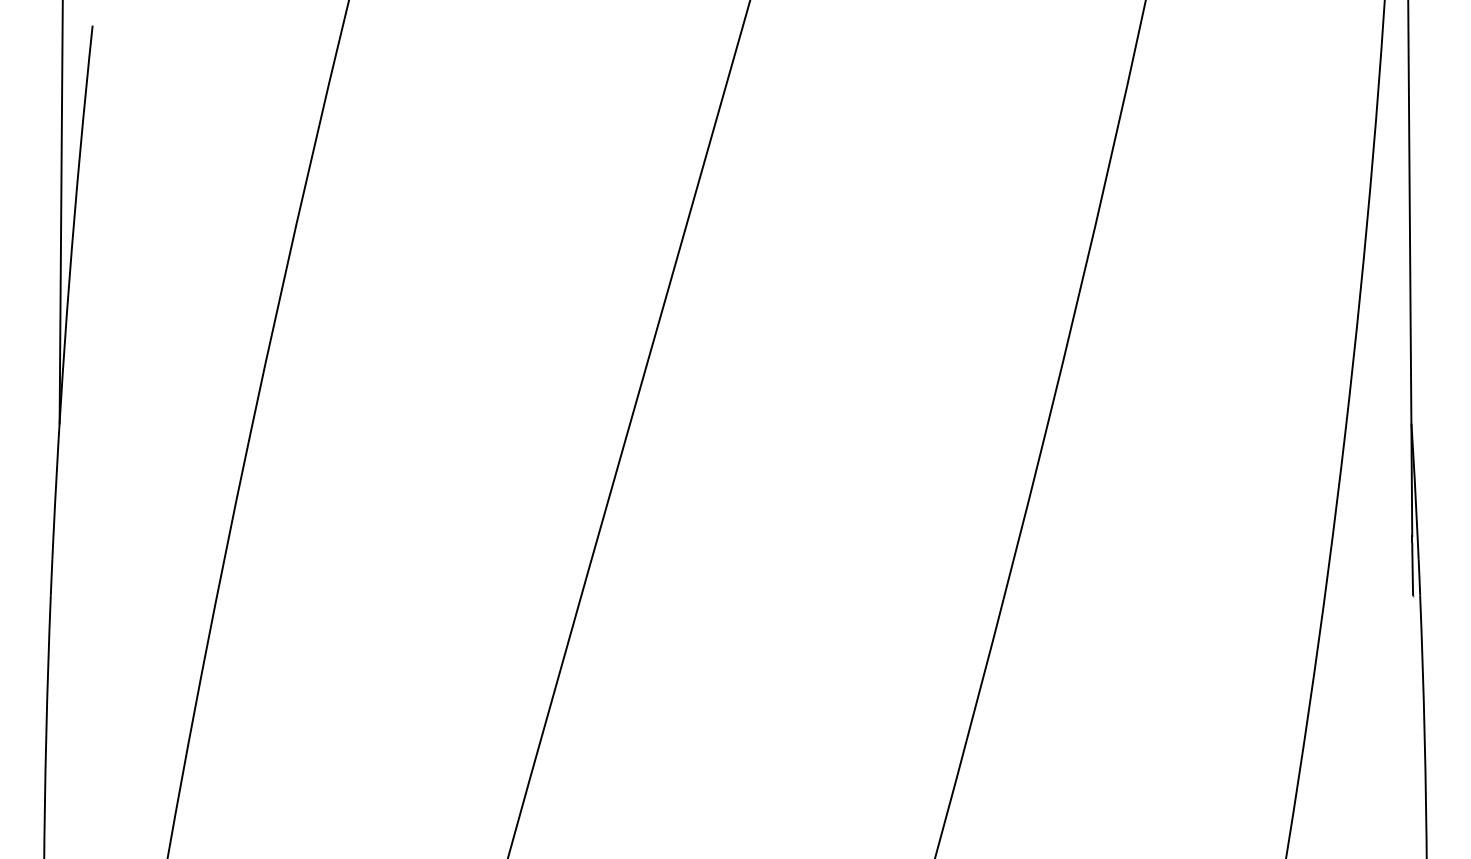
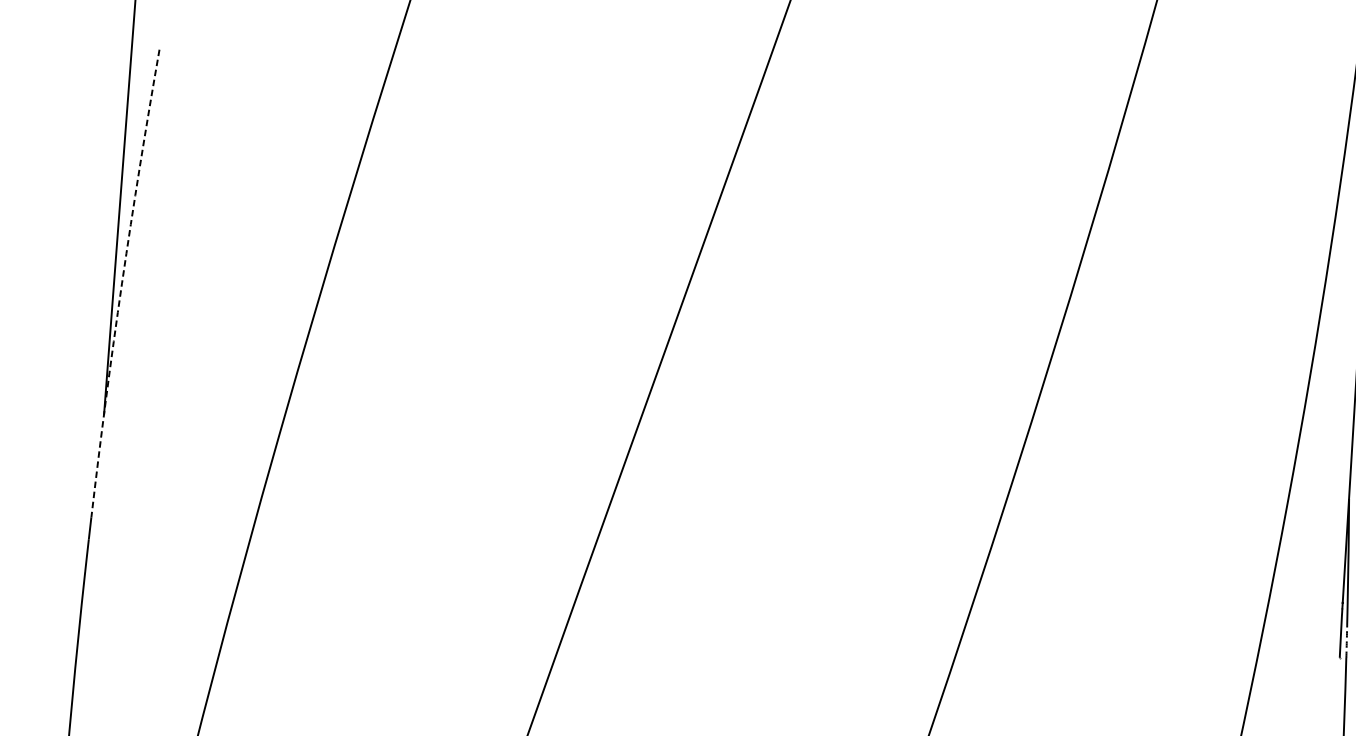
arc: (69, 280) -> (122, 283), solid -> dashed
arc: (1419, 577) -> (1346, 641), solid -> dashed

